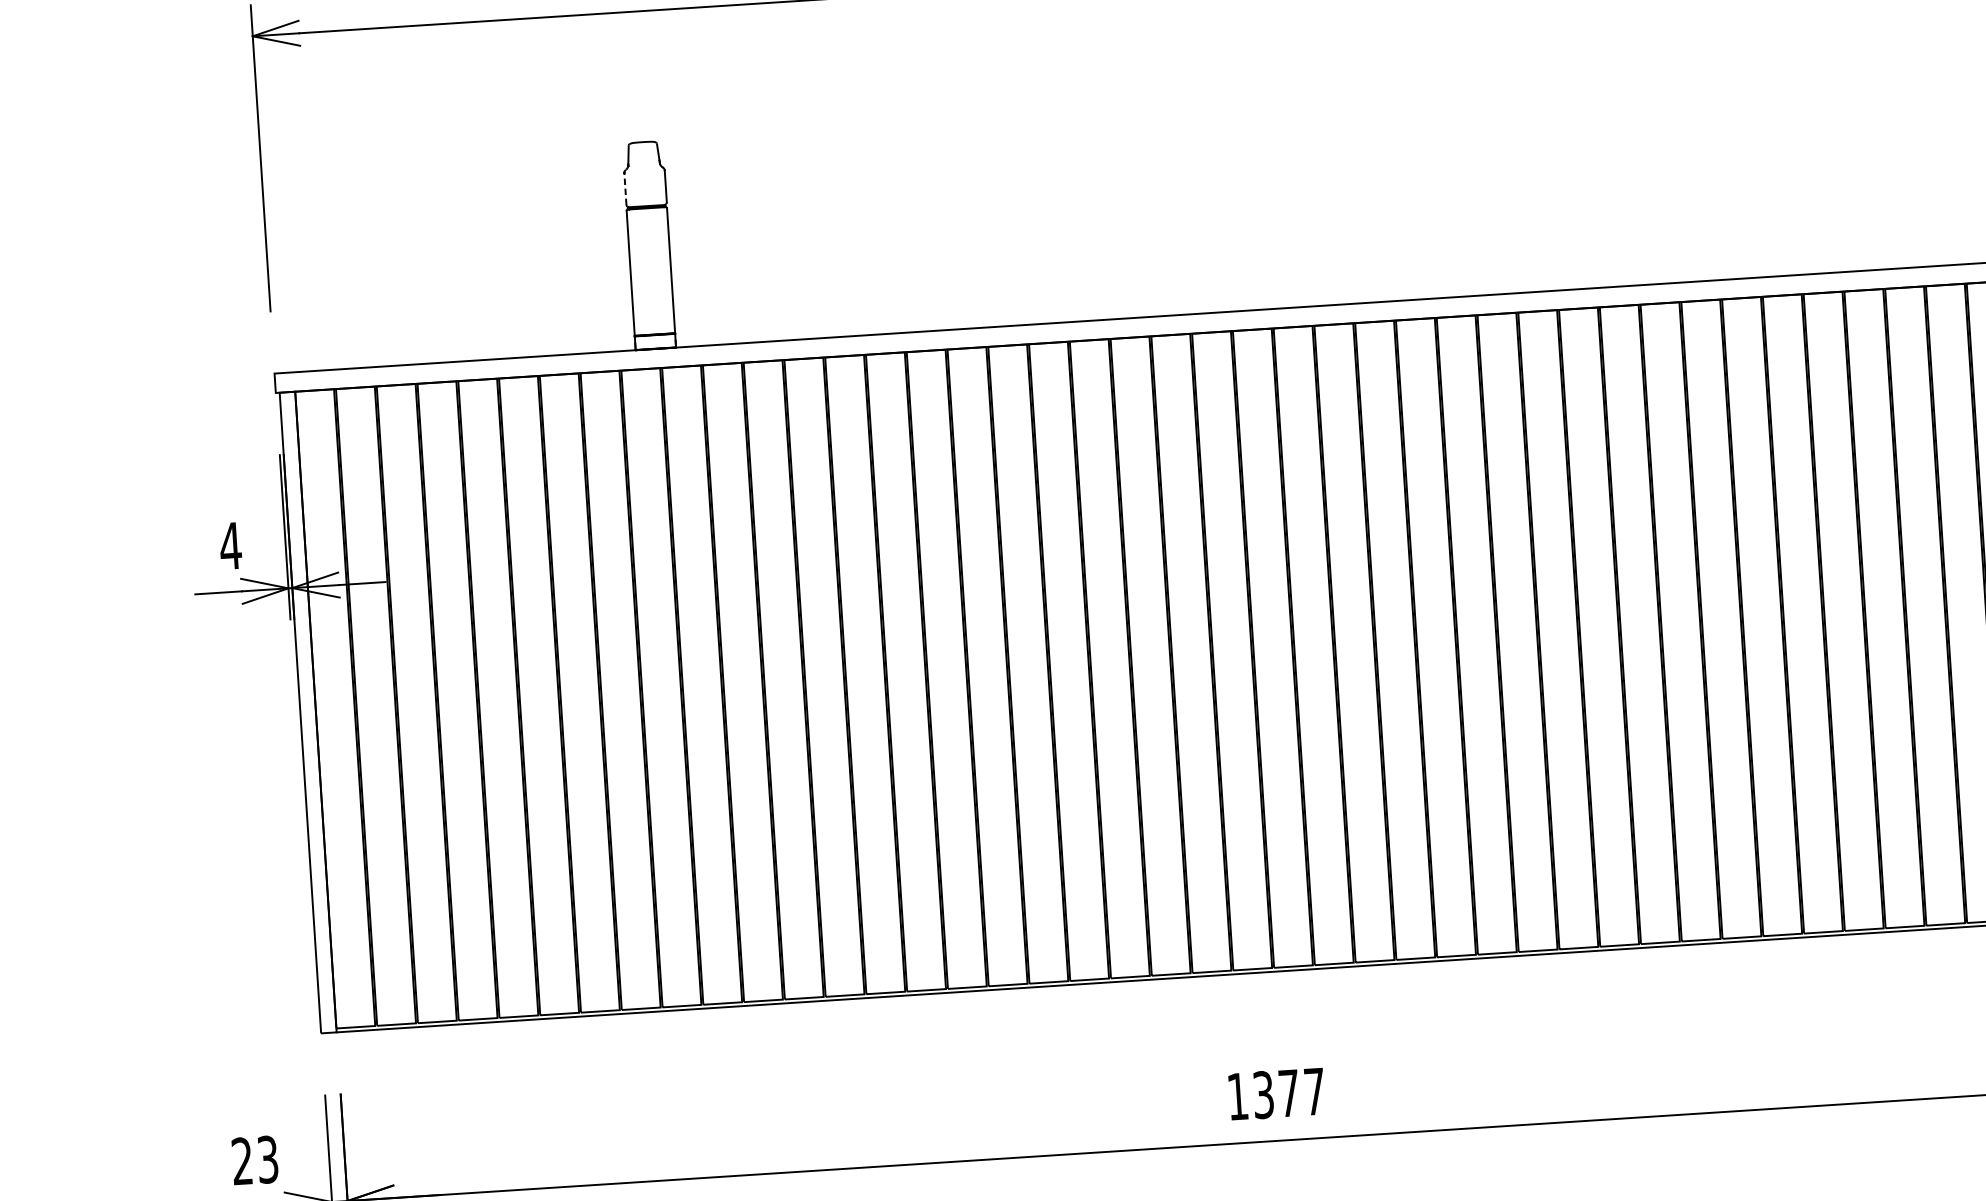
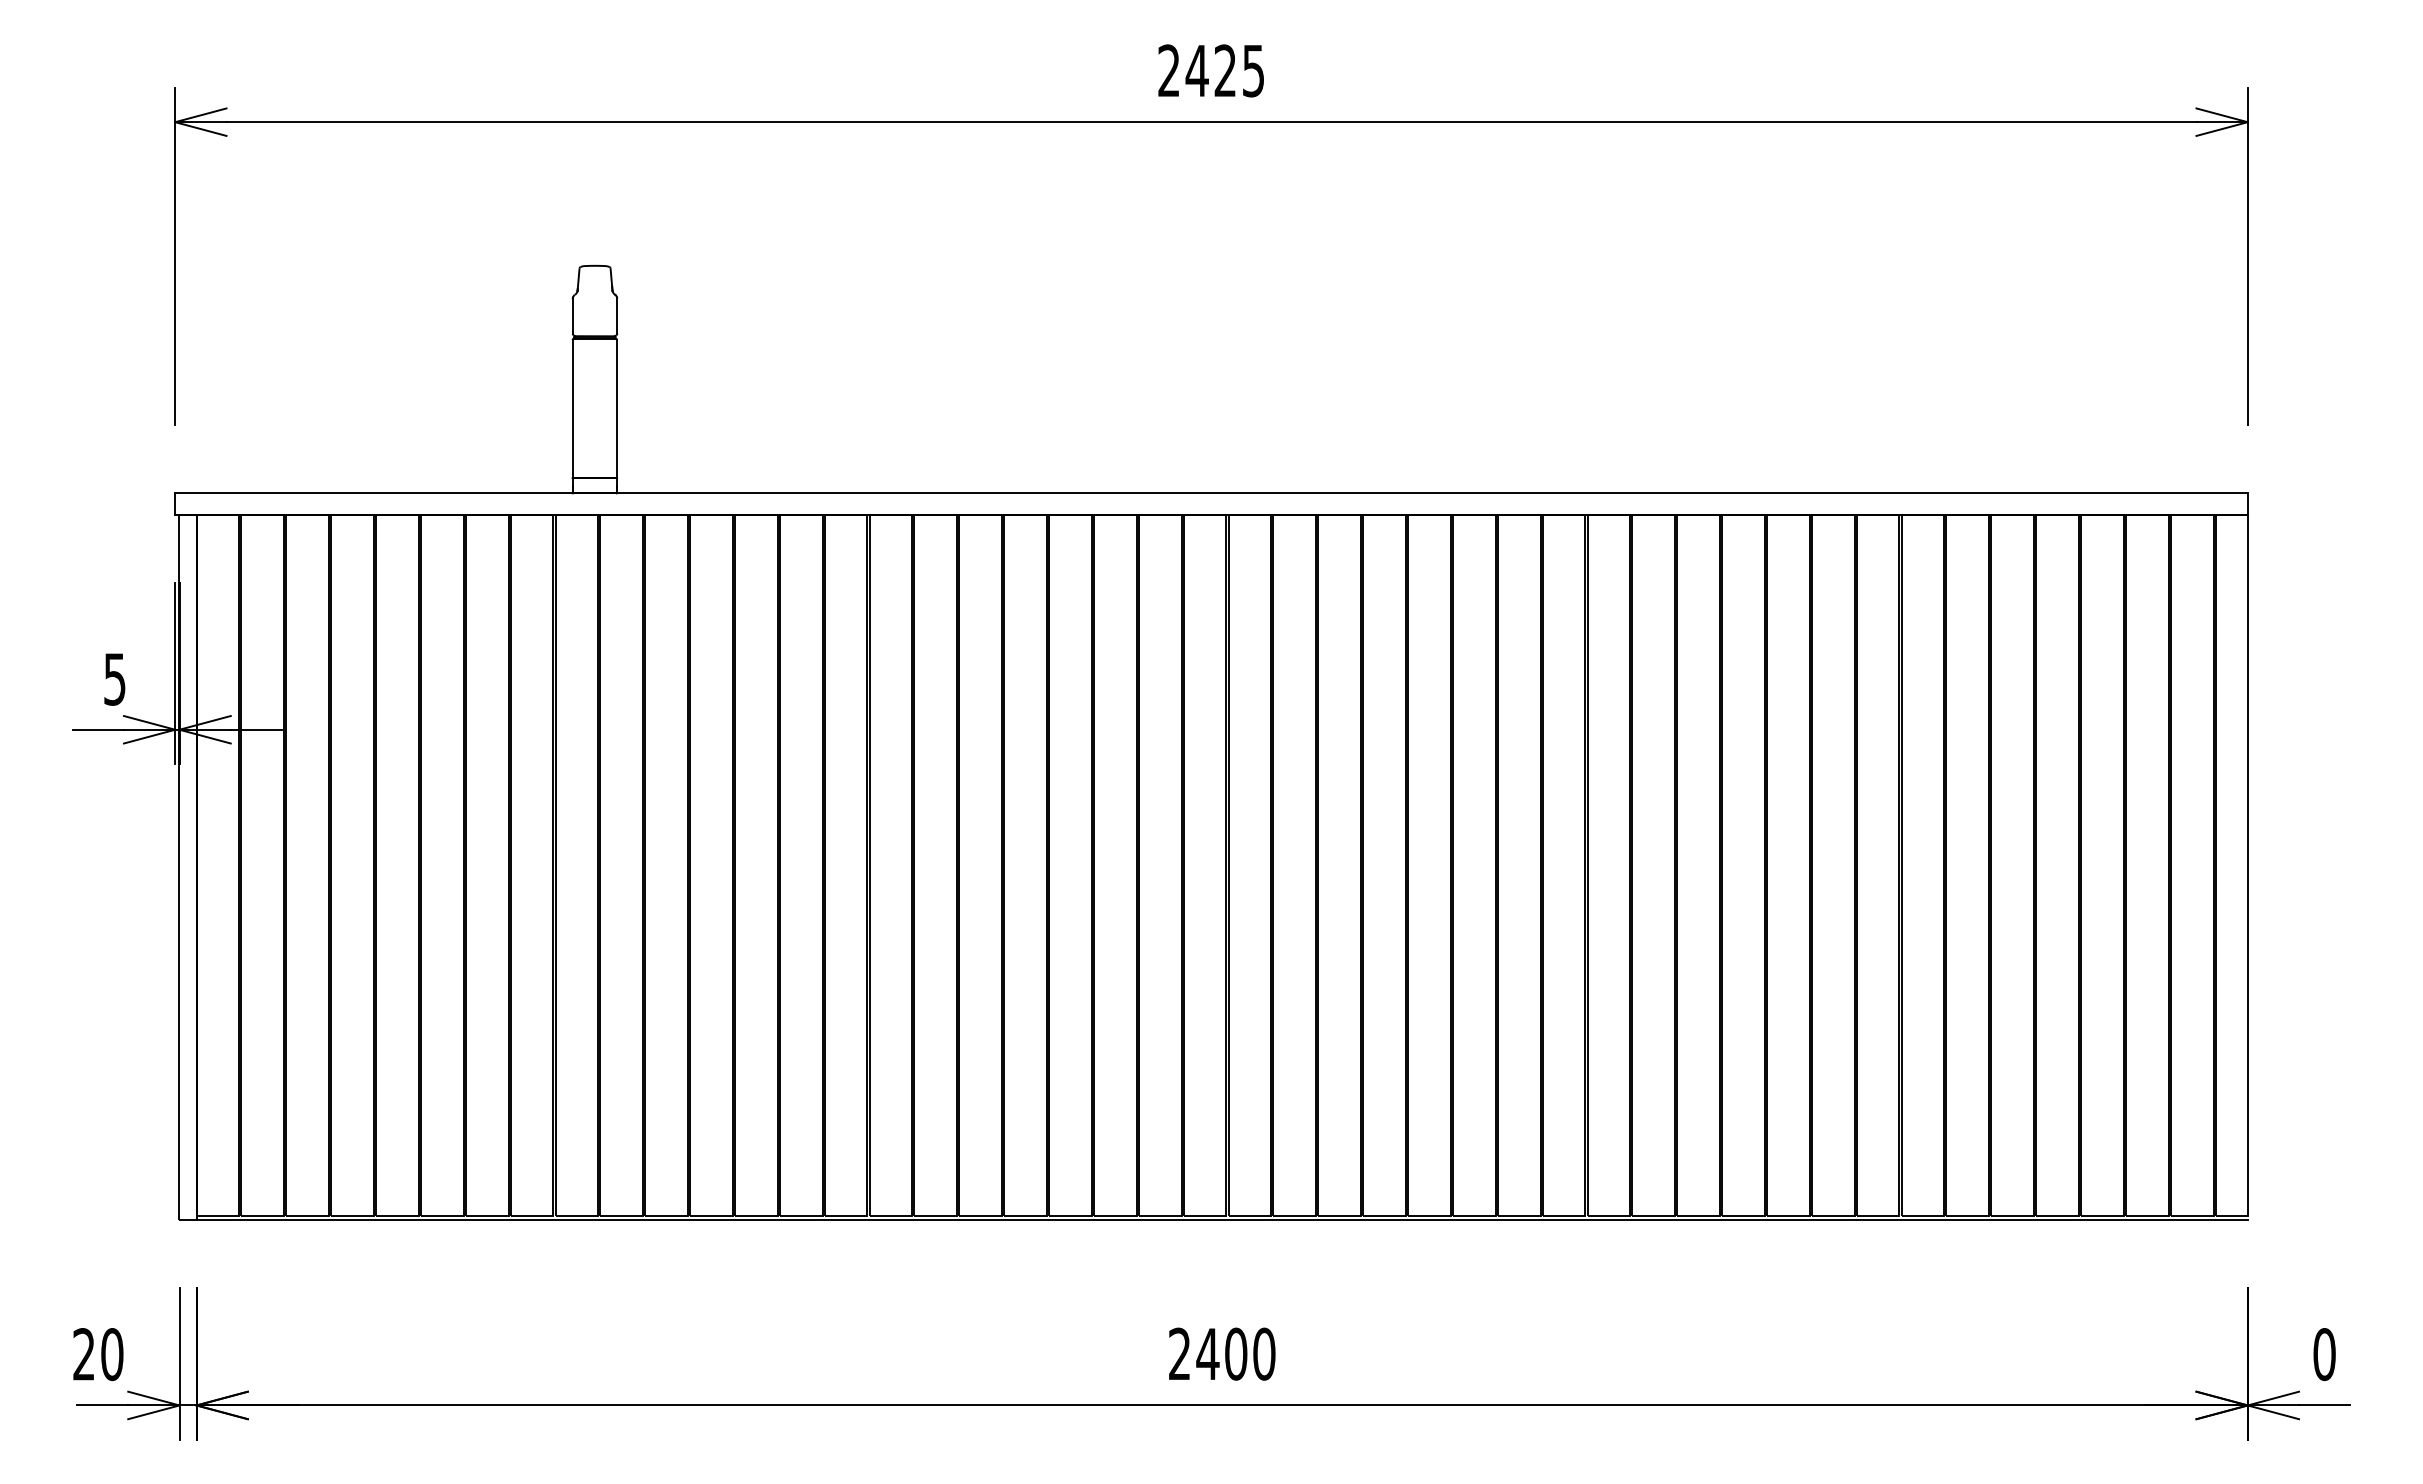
line: (625, 188) -> (572, 315), dashed -> solid
text: (230, 546) -> (114, 679), 4 -> 5
text: (1276, 1093) -> (1222, 1353), 1377 -> 2400
text: (268, 1159) -> (112, 1354), 23 -> 20

